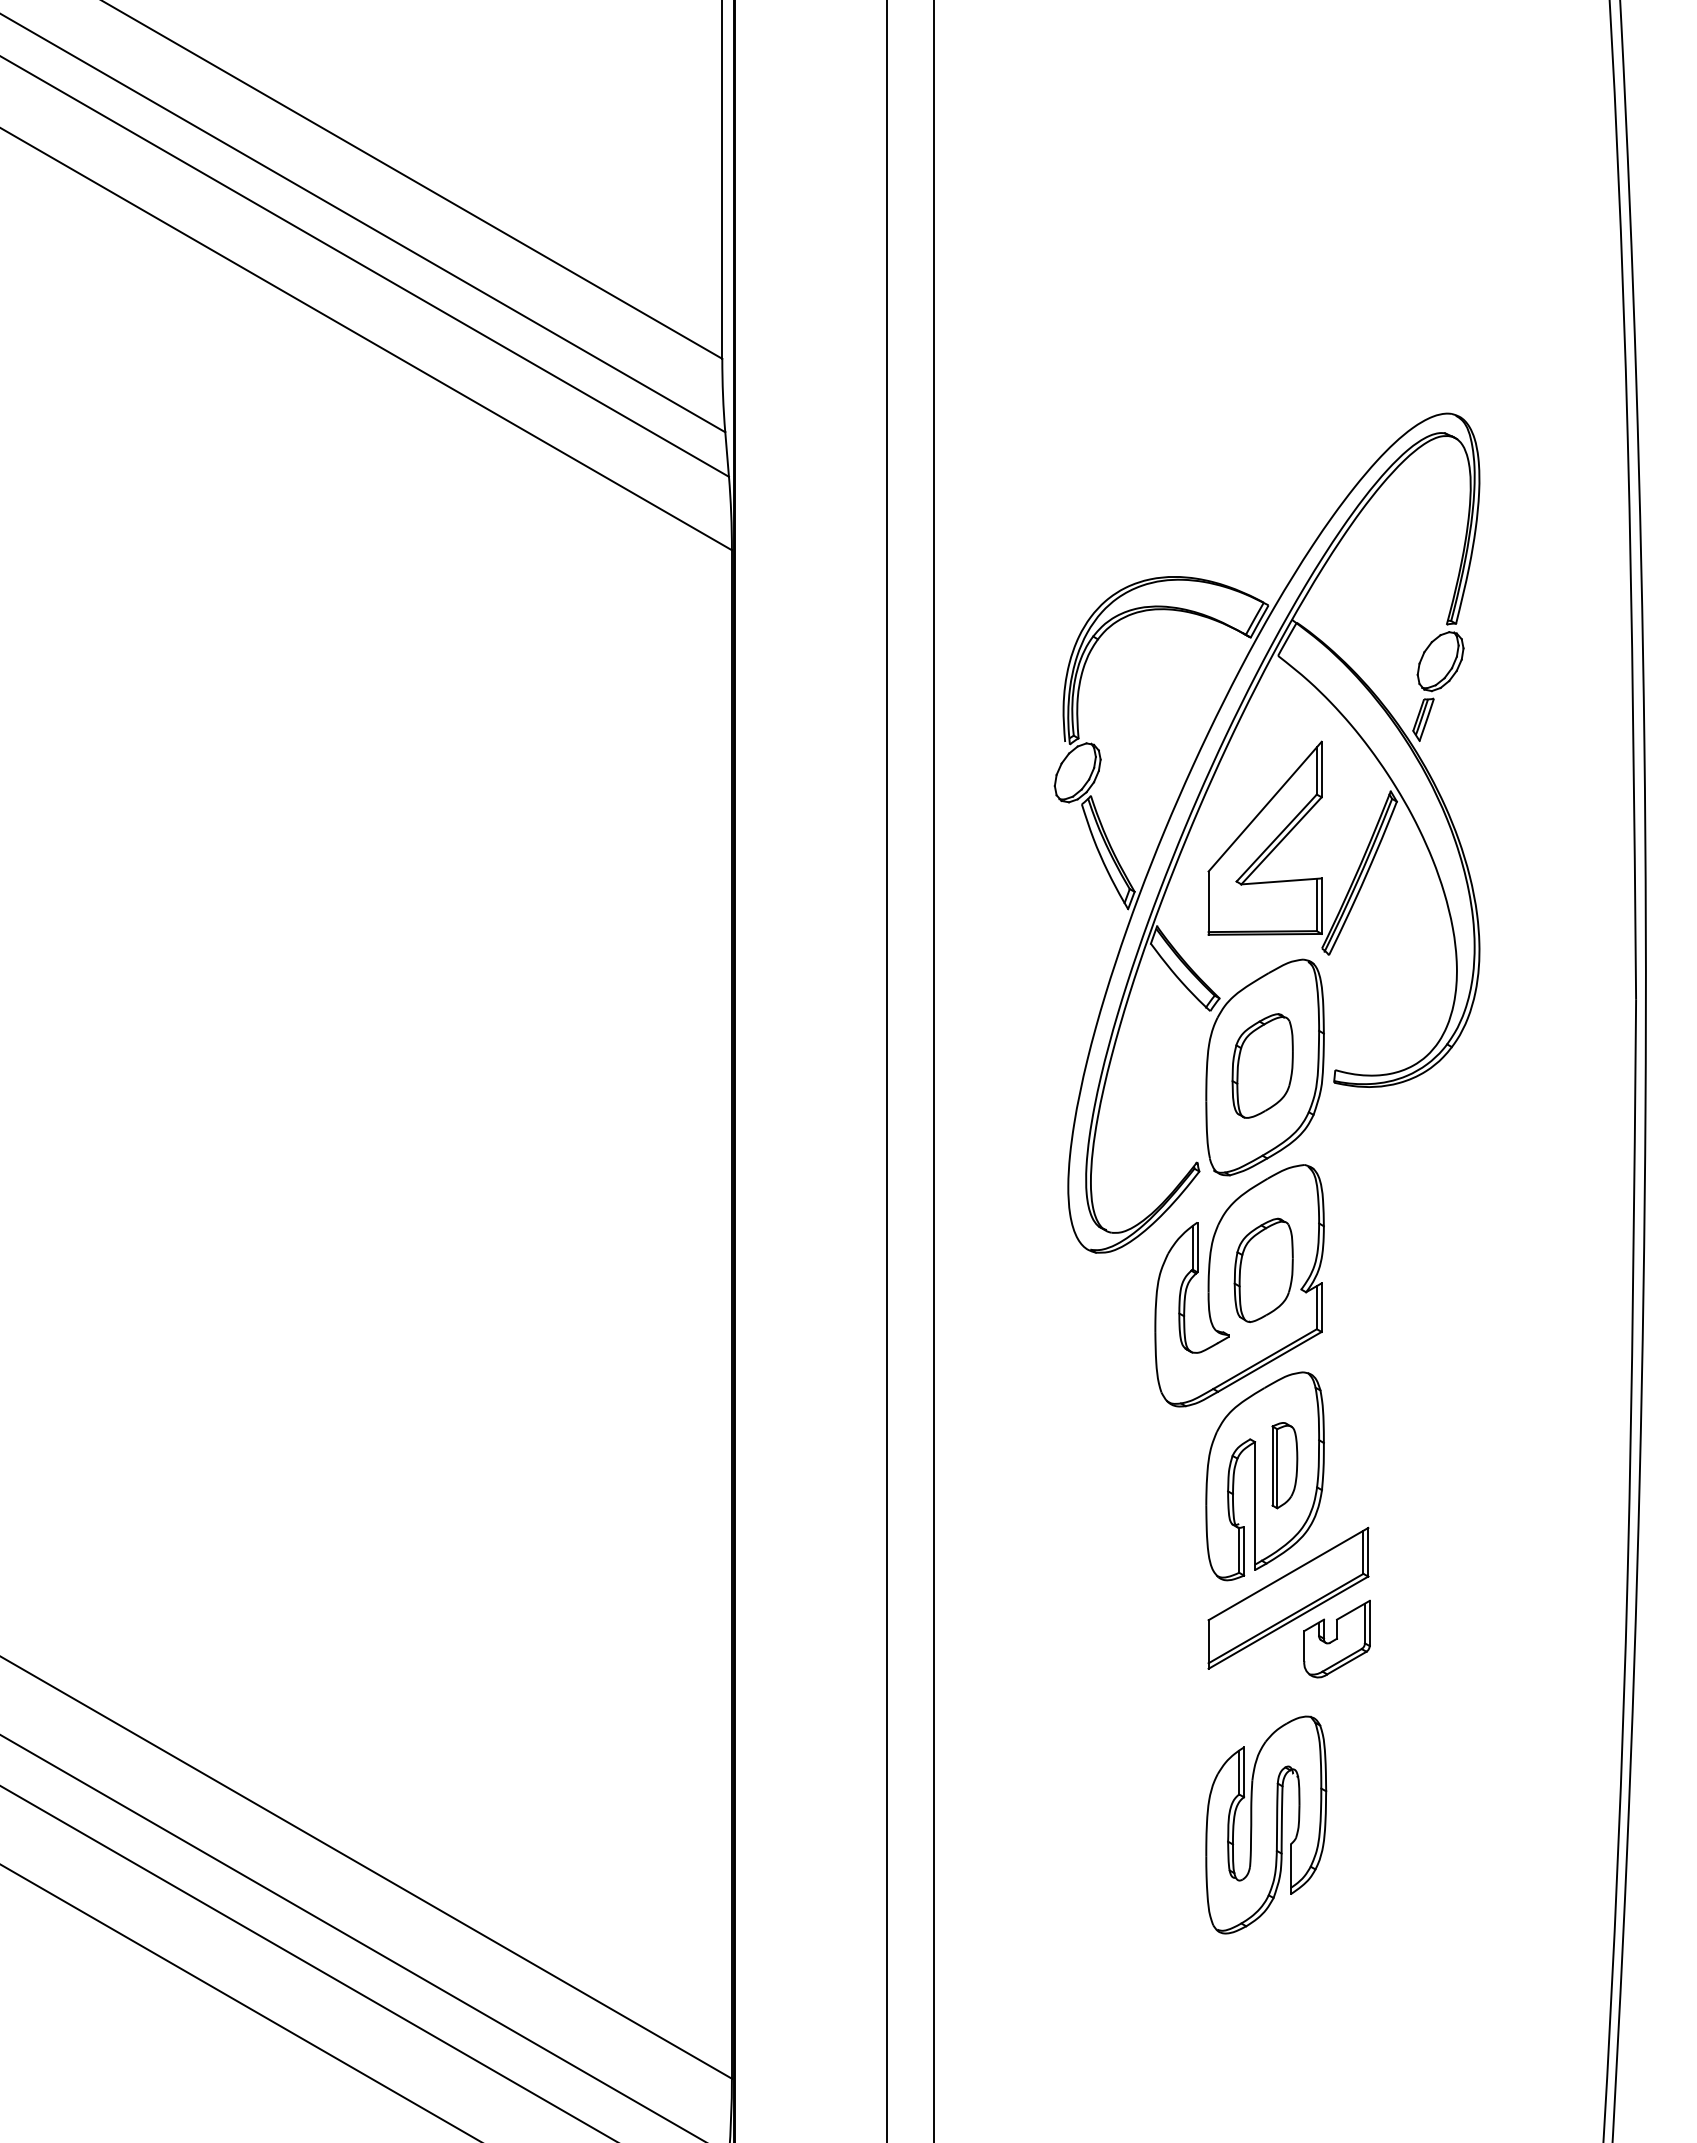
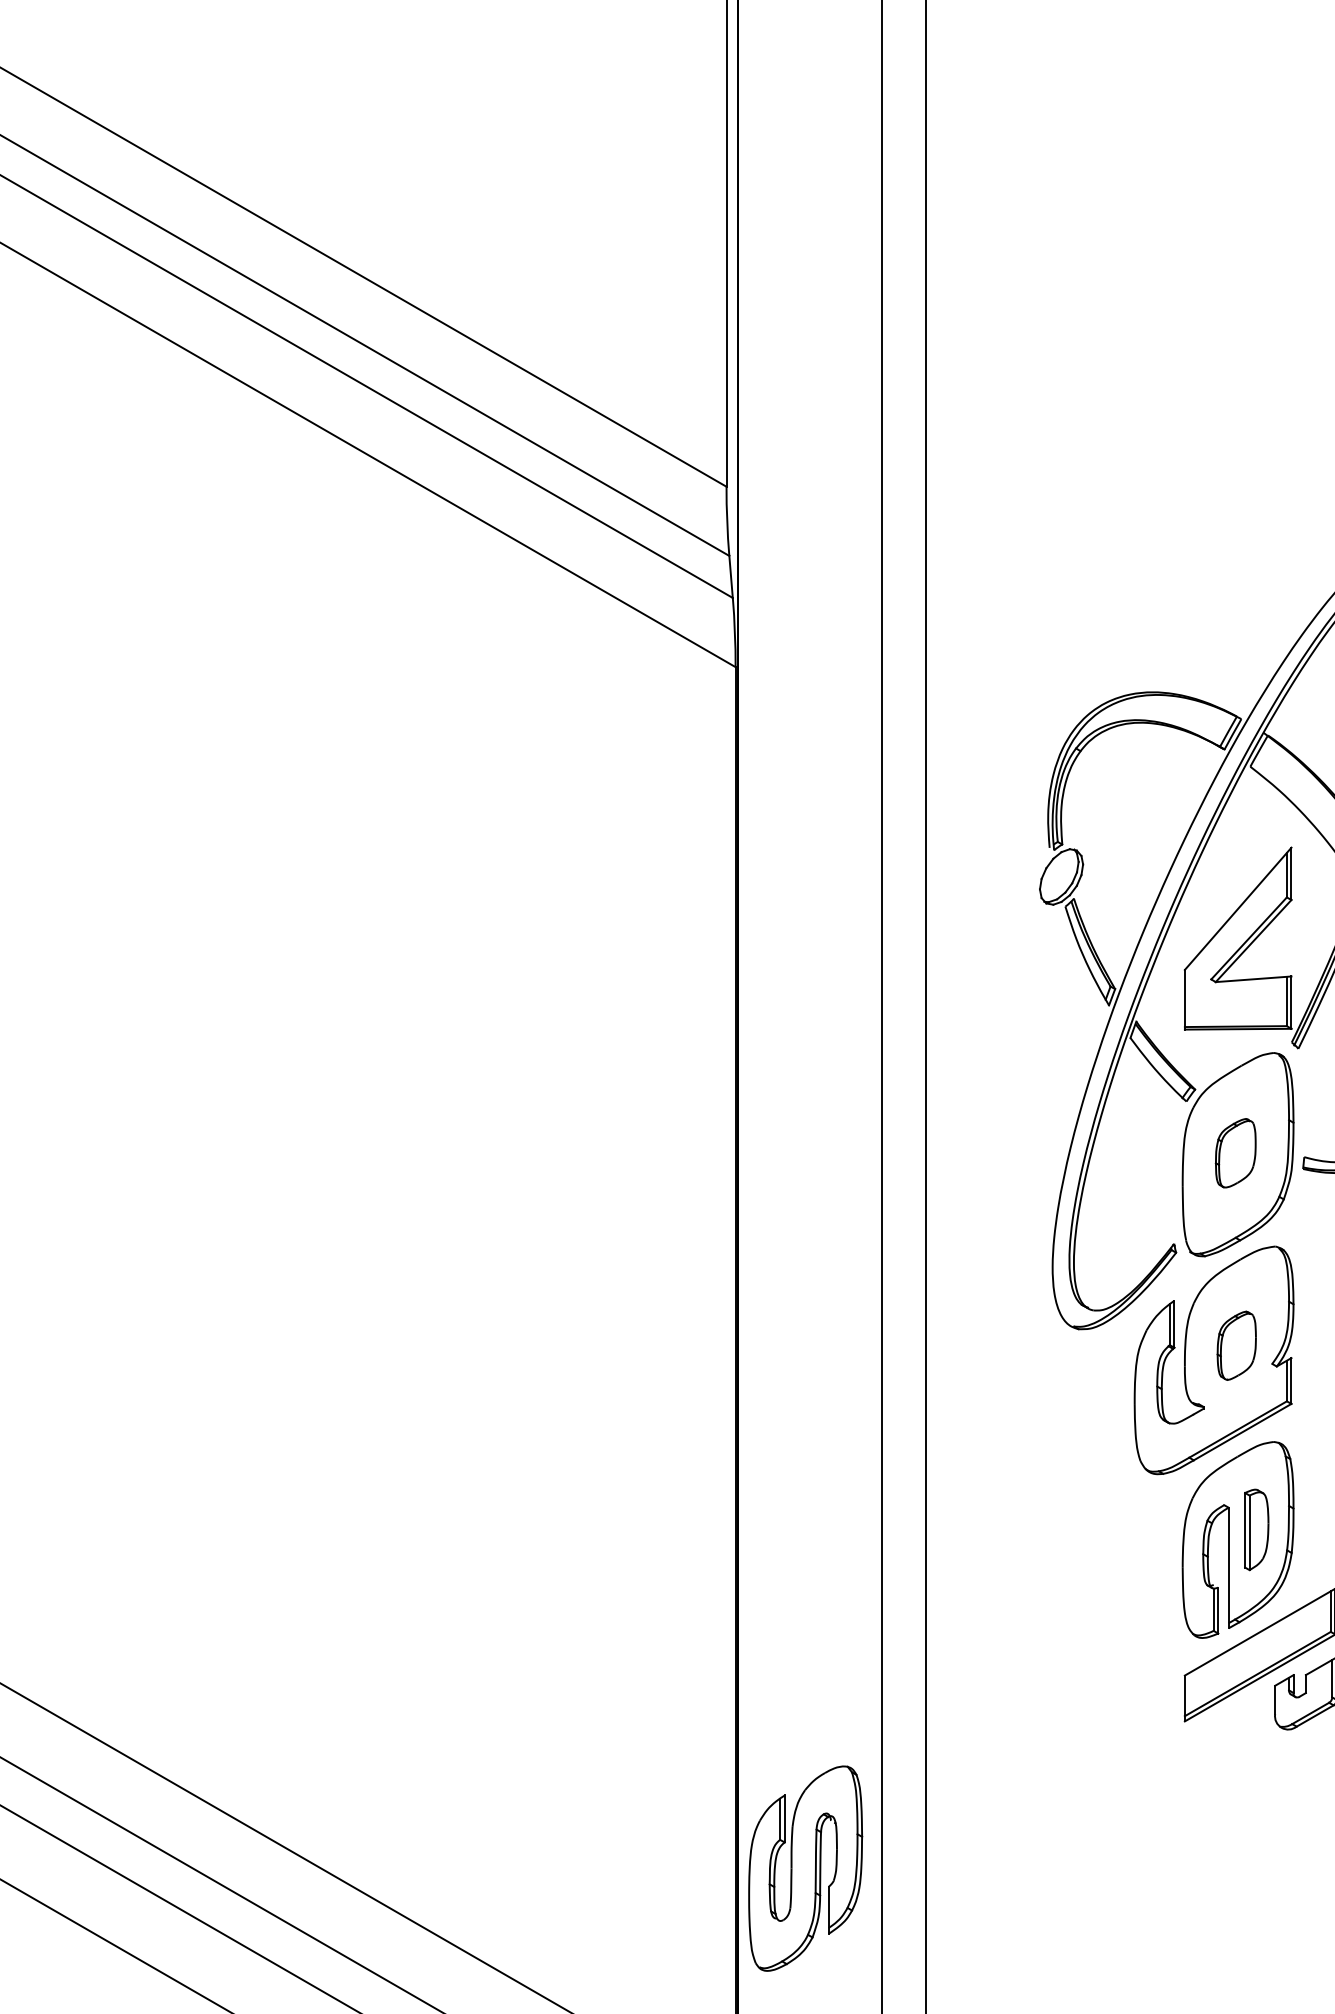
part: (1262, 1065) -> (1235, 1152), size x0.7
part: (1263, 1269) -> (1236, 1345), size x0.7
part: (1266, 1824) -> (805, 1868), moved

